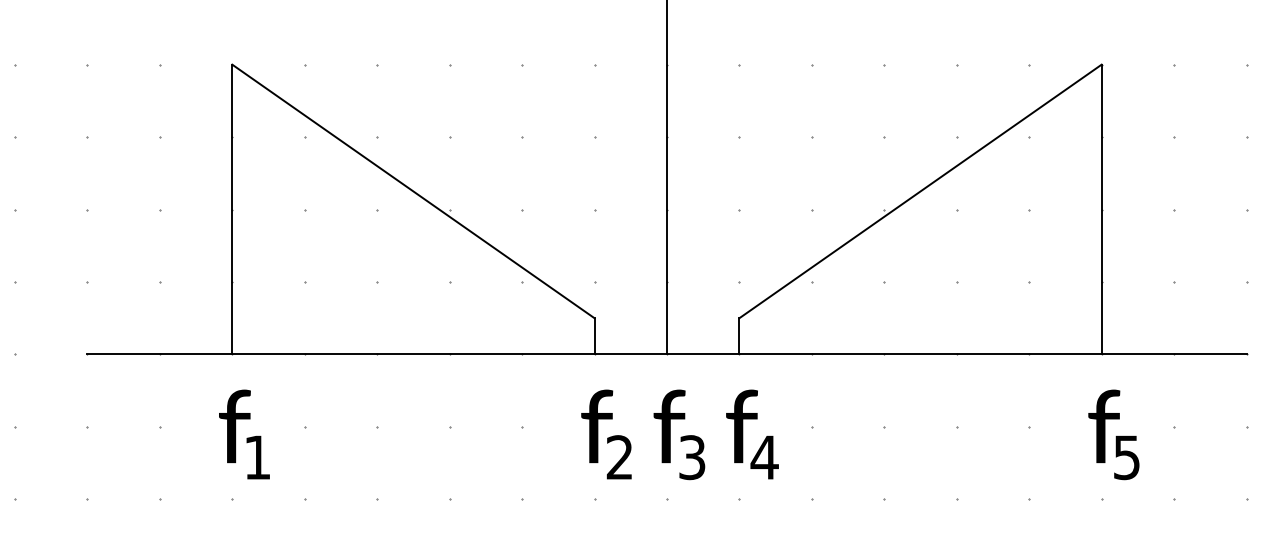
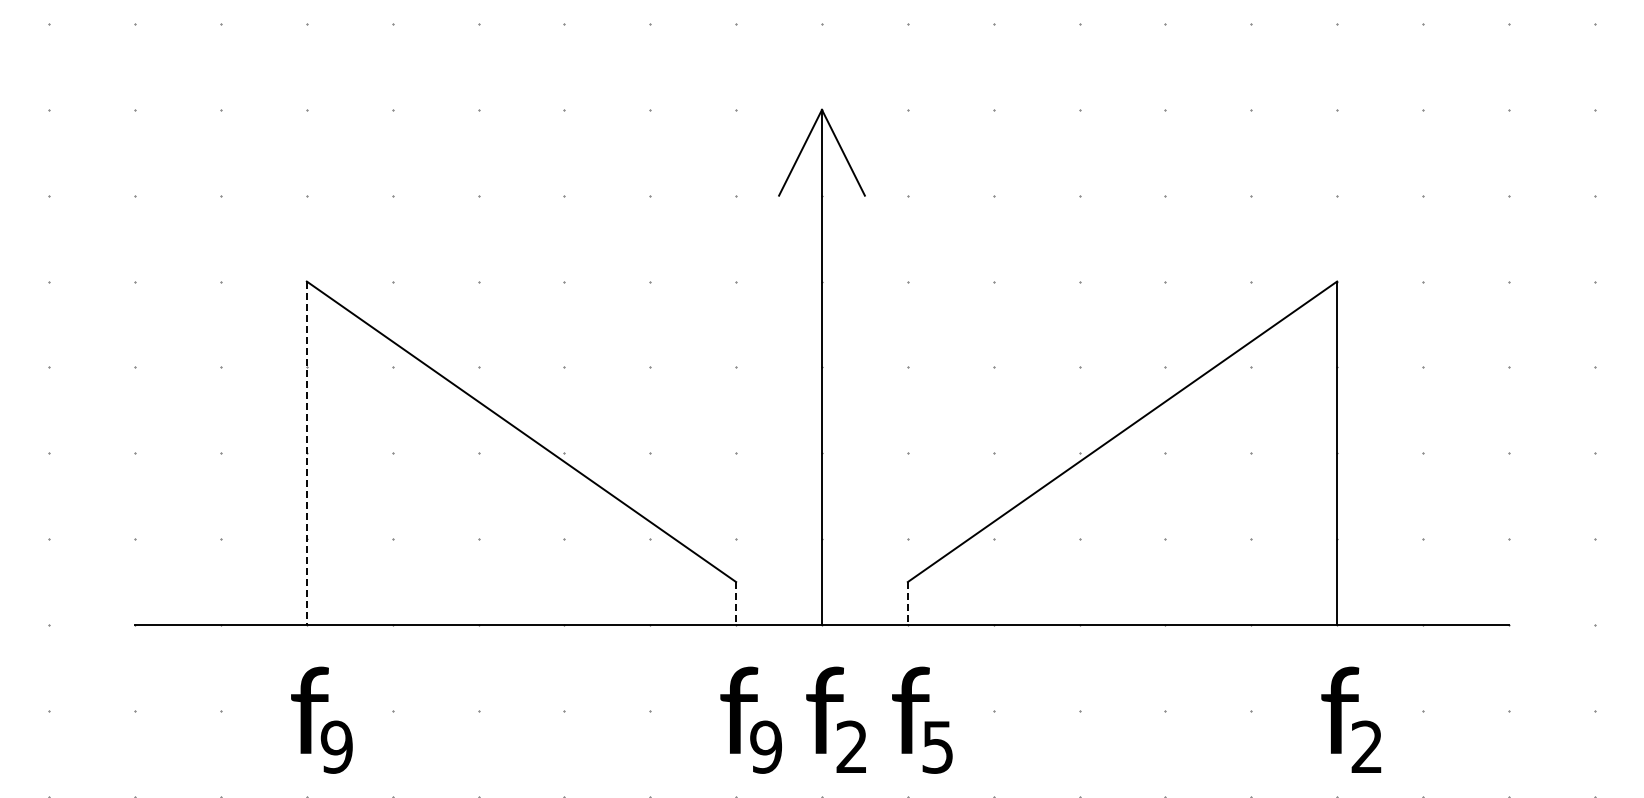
line: (232, 209) -> (306, 453), solid -> dashed
line: (594, 337) -> (736, 604), solid -> dashed
line: (739, 337) -> (907, 604), solid -> dashed
text: (257, 456) -> (336, 746), 1 -> 9
text: (619, 456) -> (765, 746), 2 -> 9
text: (691, 456) -> (851, 746), 3 -> 2
text: (1126, 456) -> (1366, 746), 5 -> 2
text: (764, 457) -> (937, 747), 4 -> 5

